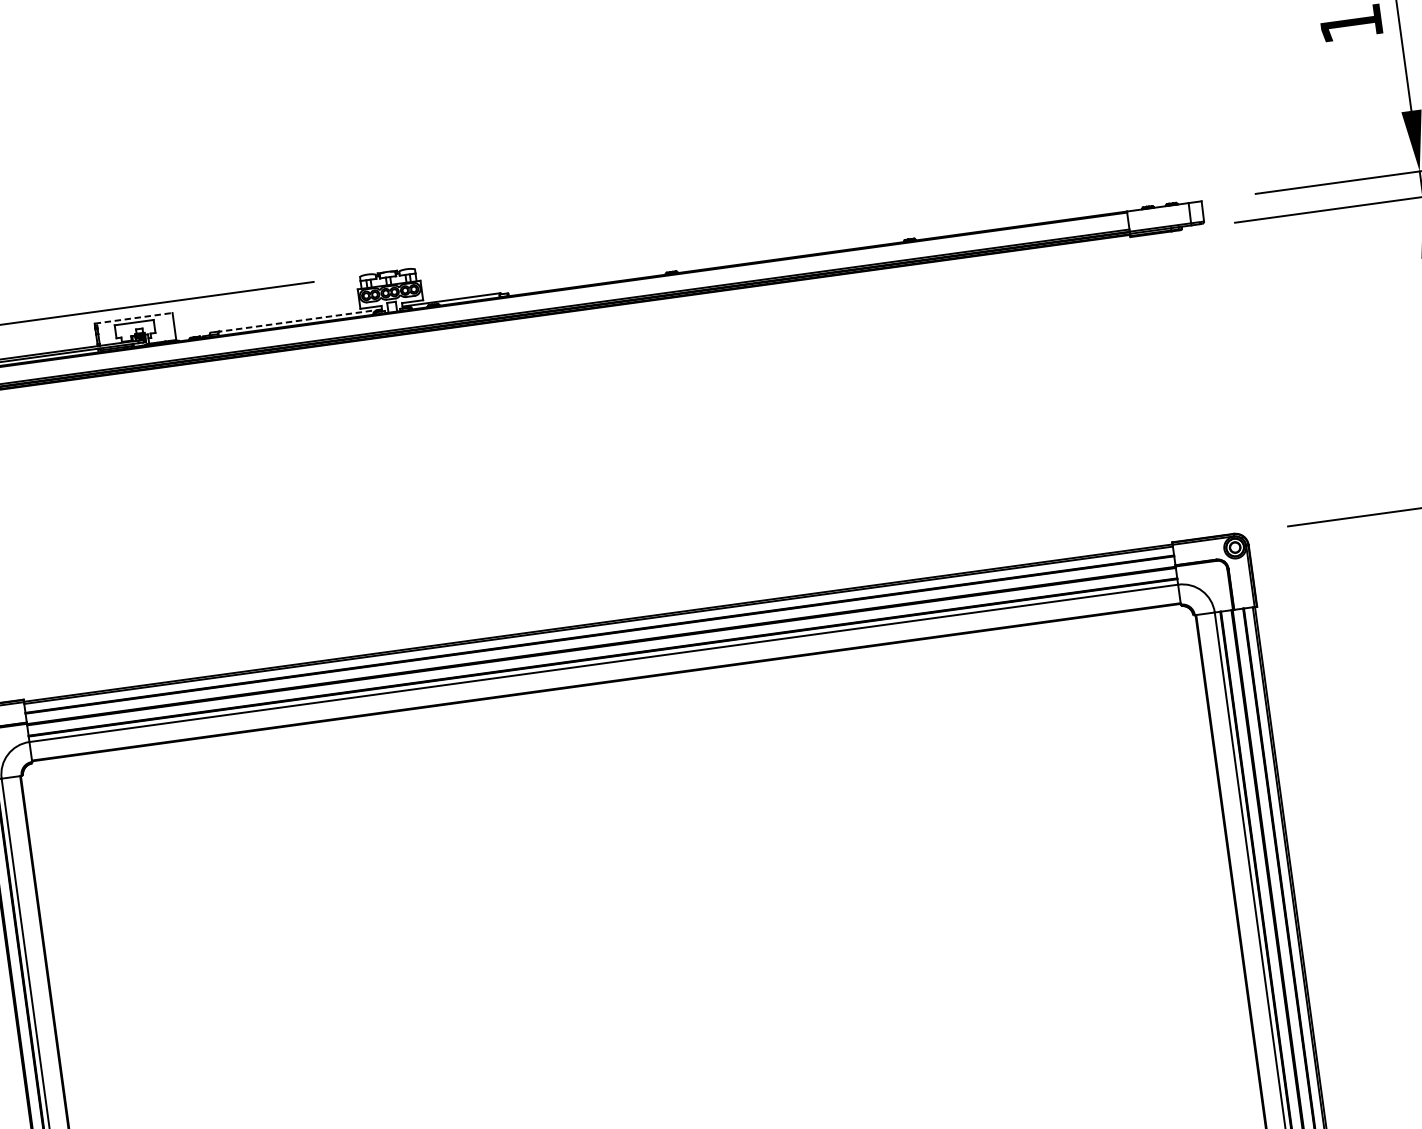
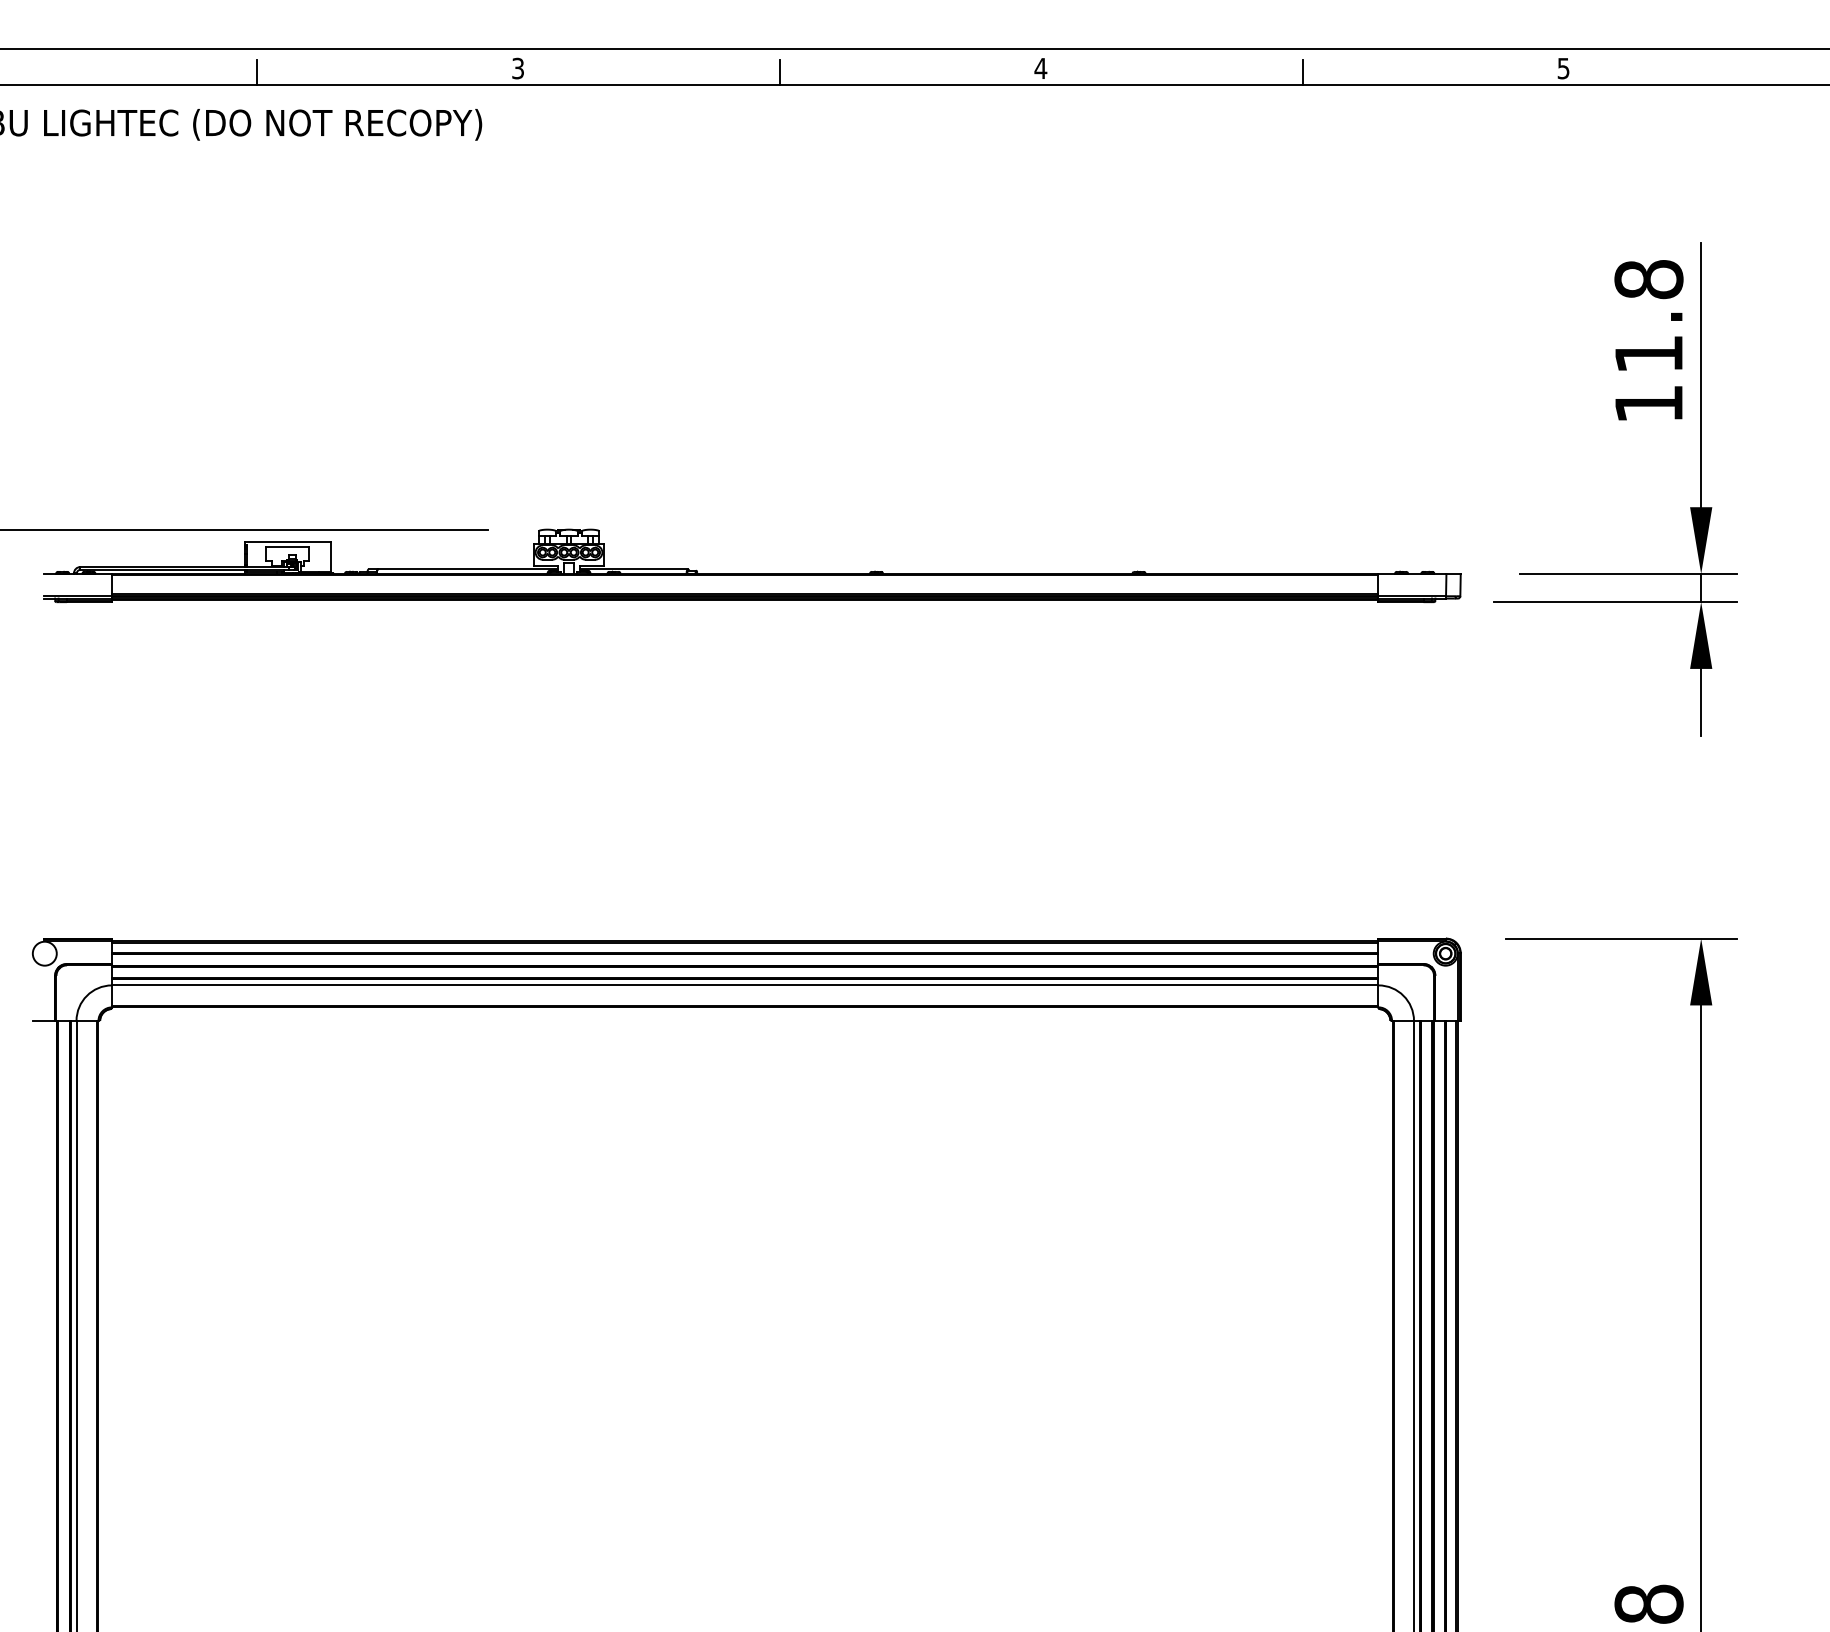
line: (133, 318) -> (287, 542), dashed -> solid
line: (301, 320) -> (468, 569), dashed -> solid

